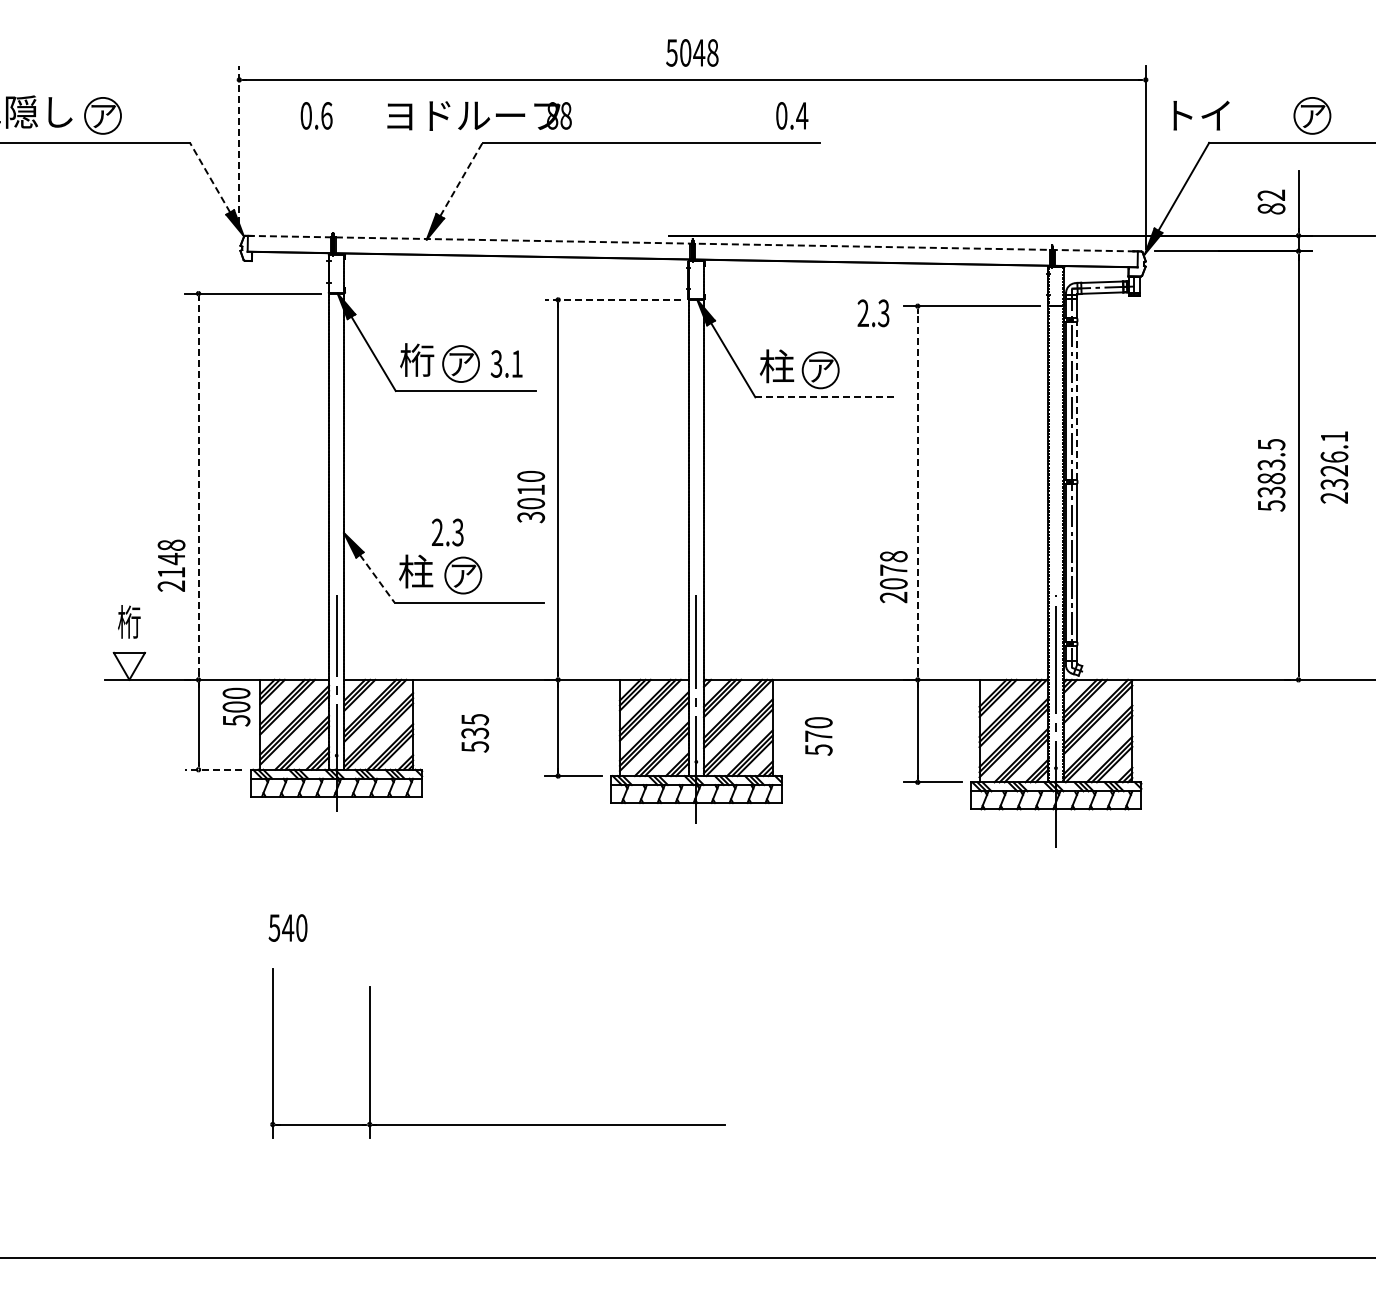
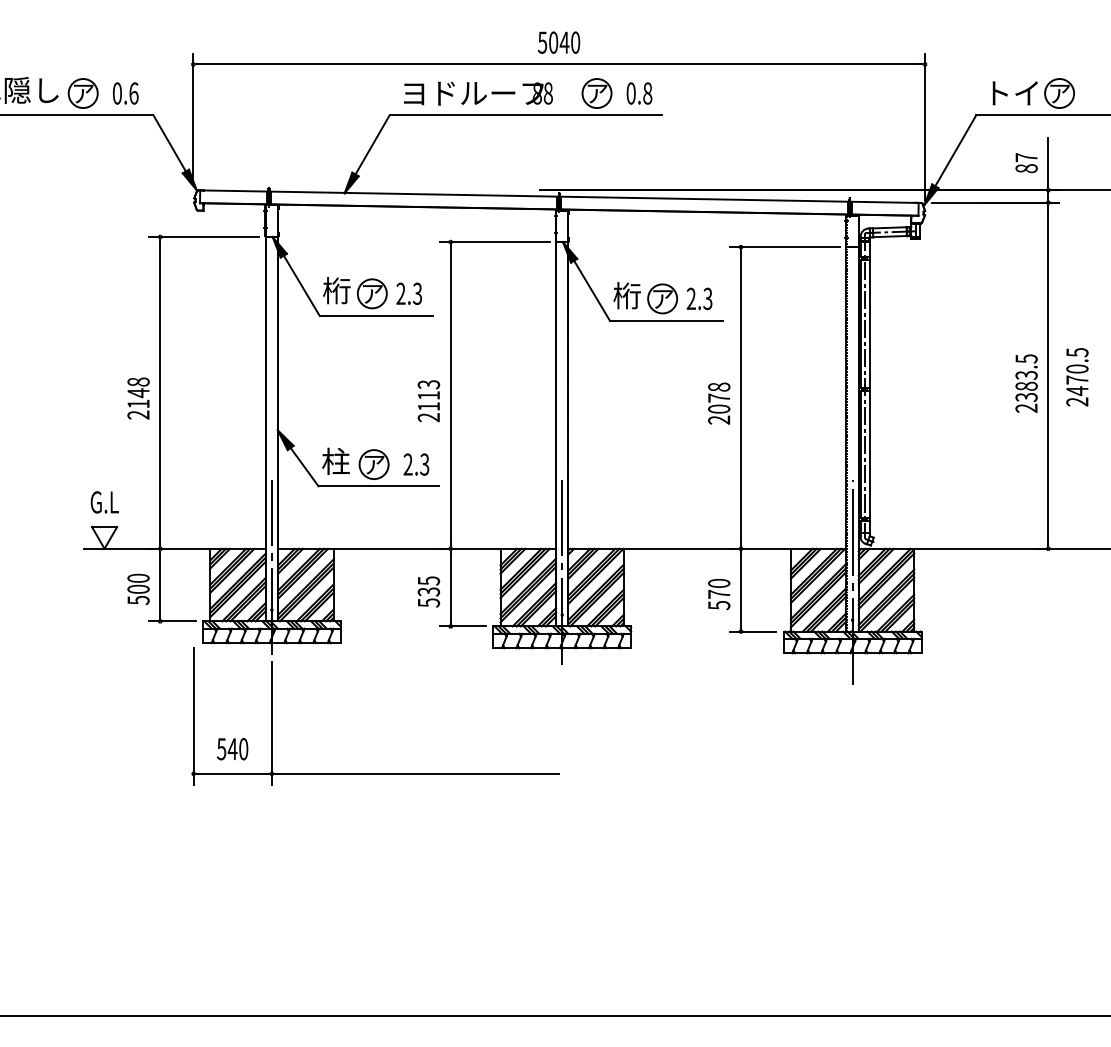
text: (712, 52) -> (575, 42), 5048 -> 5040
text: (316, 115) -> (125, 93), moved
text: (479, 115) -> (478, 93), moved
part: (739, 115) -> (597, 93), added
text: (802, 115) -> (647, 93), 0.4 -> 0.8
text: (1201, 115) -> (1015, 93), moved
line: (239, 145) -> (193, 117), dashed -> solid
line: (209, 177) -> (169, 143), dashed -> solid
line: (461, 179) -> (372, 144), dashed -> solid
text: (1270, 194) -> (1025, 156), 82 -> 87
line: (693, 243) -> (559, 196), dashed -> solid
line: (612, 299) -> (494, 241), dashed -> solid
text: (873, 313) -> (699, 299), moved
text: (506, 363) -> (408, 293), 3.1 -> 2.3
text: (776, 366) -> (626, 295), 柱 -> 桁
line: (825, 397) -> (666, 320), dashed -> solid
line: (1076, 400) -> (869, 323), dashed -> solid
text: (1334, 460) -> (1077, 371), 2326.1 -> 2470.5
line: (198, 486) -> (160, 392), dashed -> solid
line: (917, 492) -> (740, 397), dashed -> solid
text: (531, 496) -> (429, 400), 3010 -> 2113
text: (1271, 505) -> (1026, 408), 5383.5 -> 2383.5
text: (447, 532) -> (416, 464), moved
text: (171, 565) -> (138, 398), moved
text: (893, 577) -> (718, 404), moved
line: (377, 579) -> (304, 467), dashed -> solid
text: (129, 621) -> (104, 501), 桁 -> G.L
text: (236, 706) -> (138, 588), moved
text: (475, 733) -> (429, 592), moved
text: (818, 736) -> (718, 594), moved
line: (213, 769) -> (172, 621), dashed -> solid
part: (497, 1124) -> (375, 773), moved

